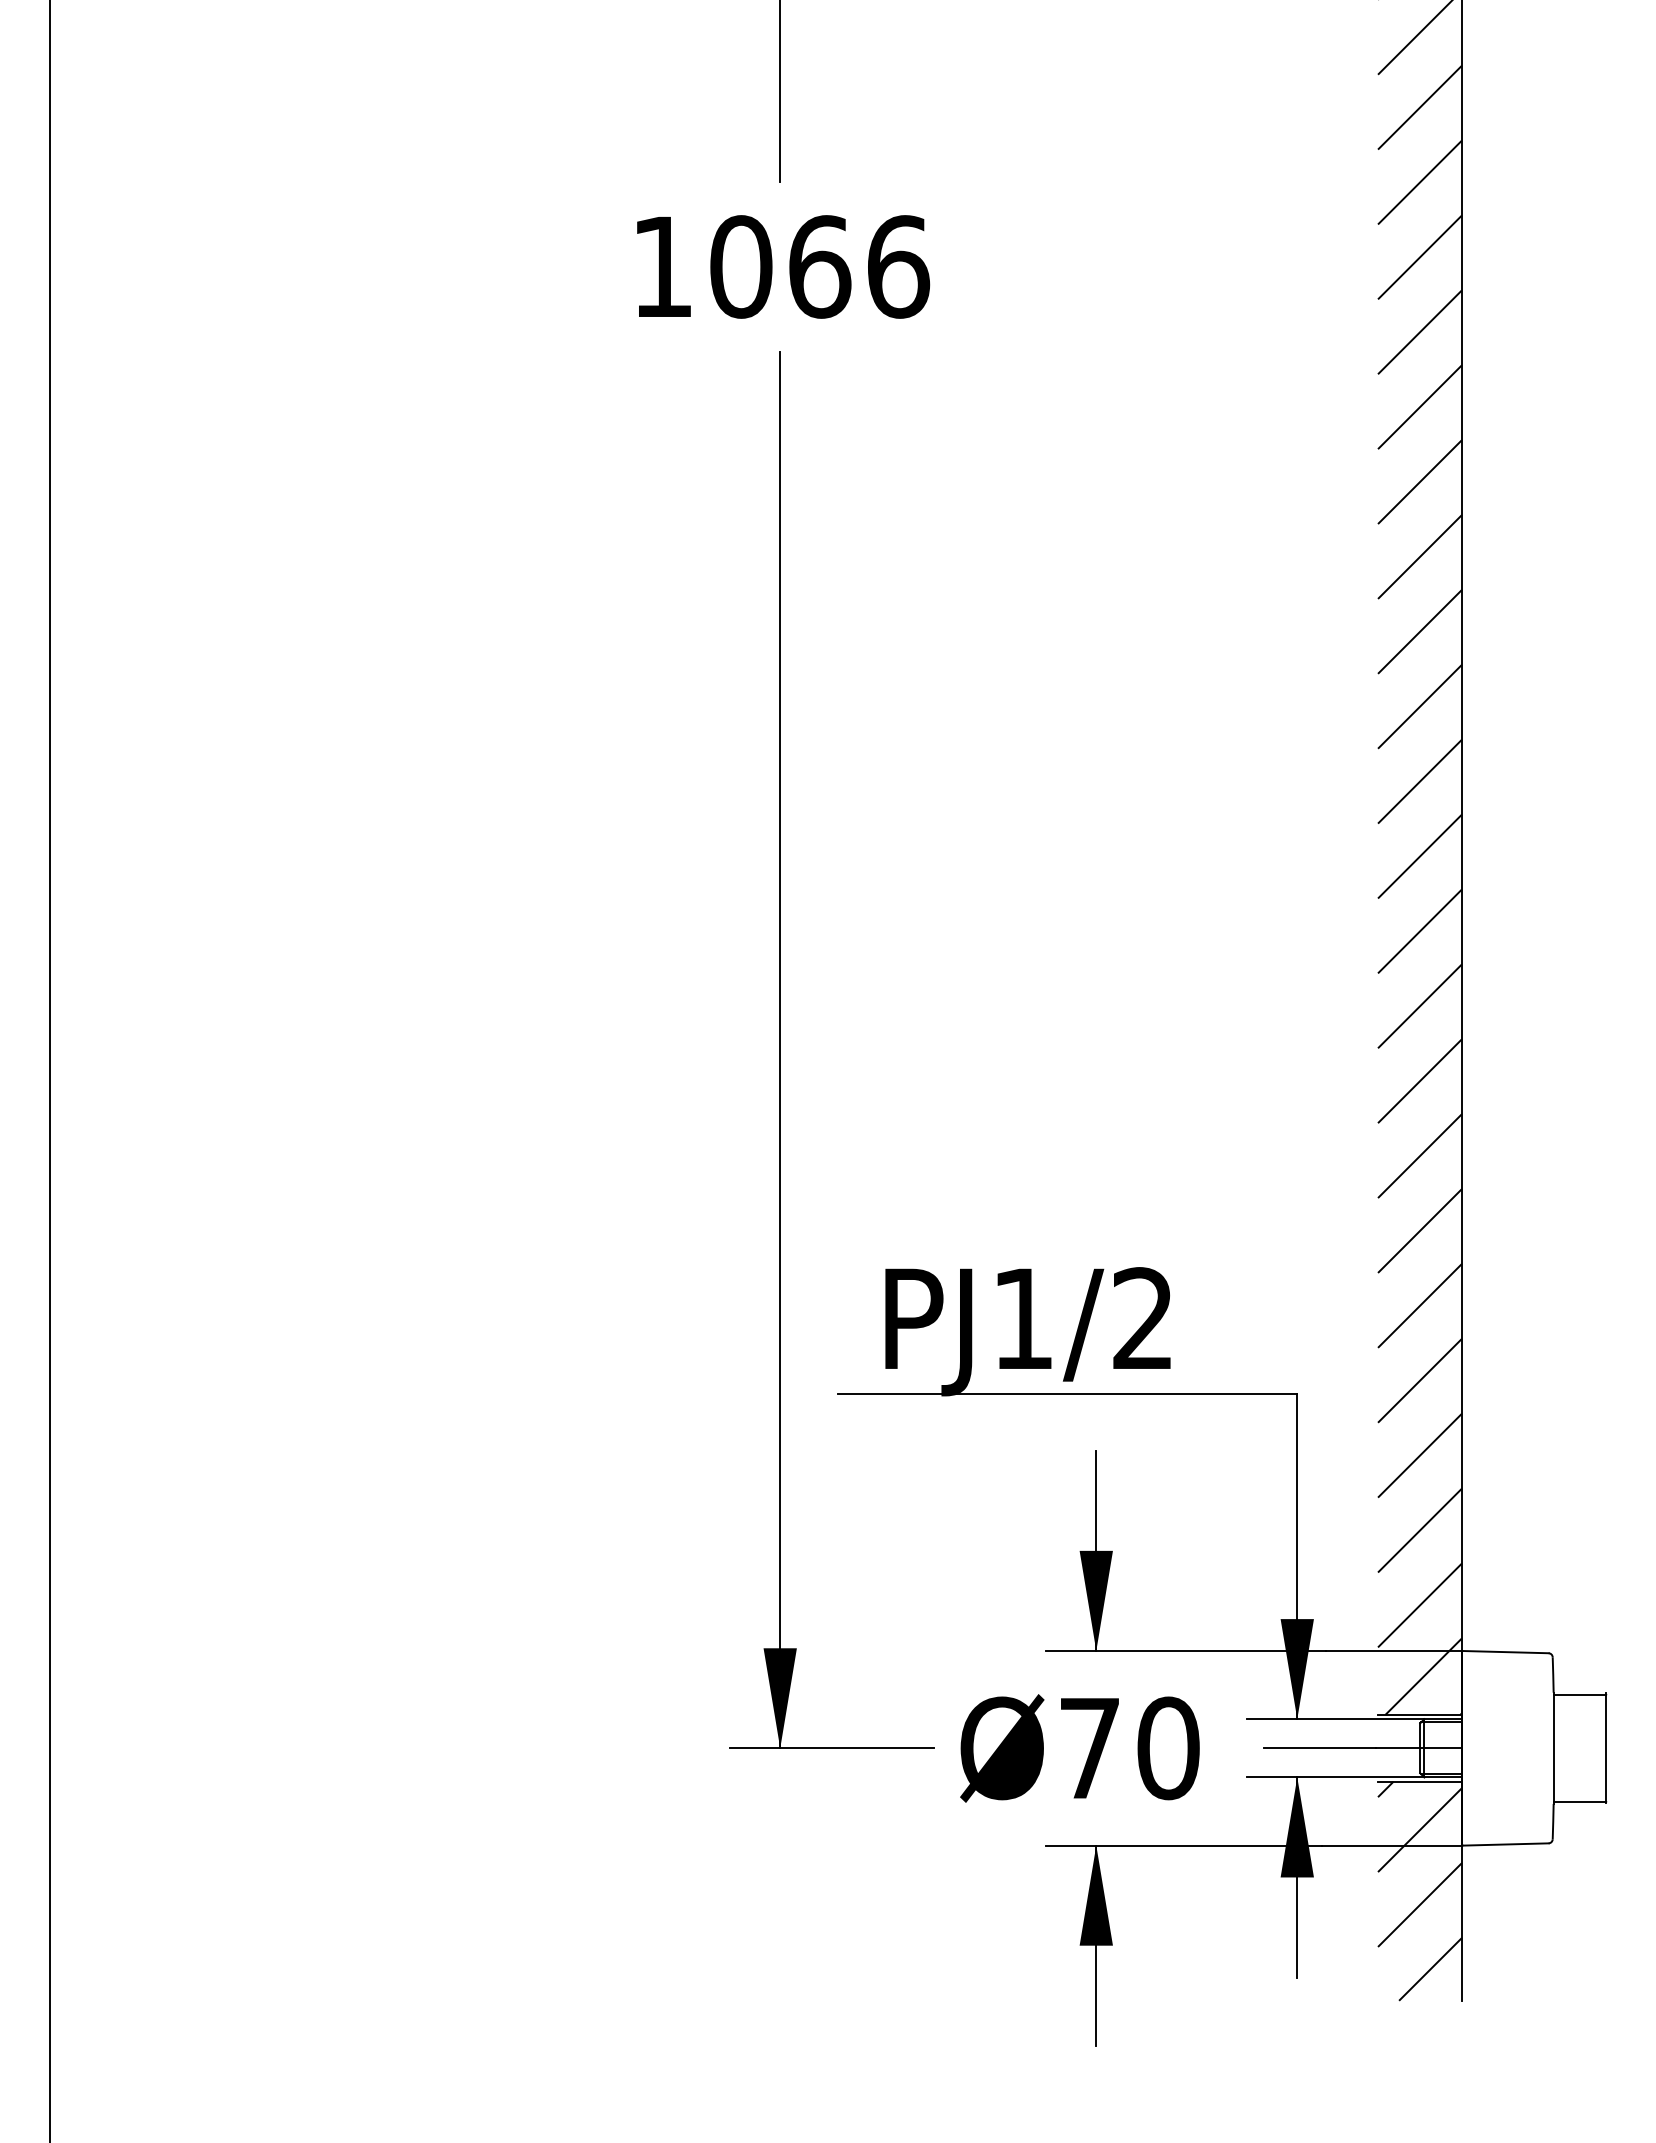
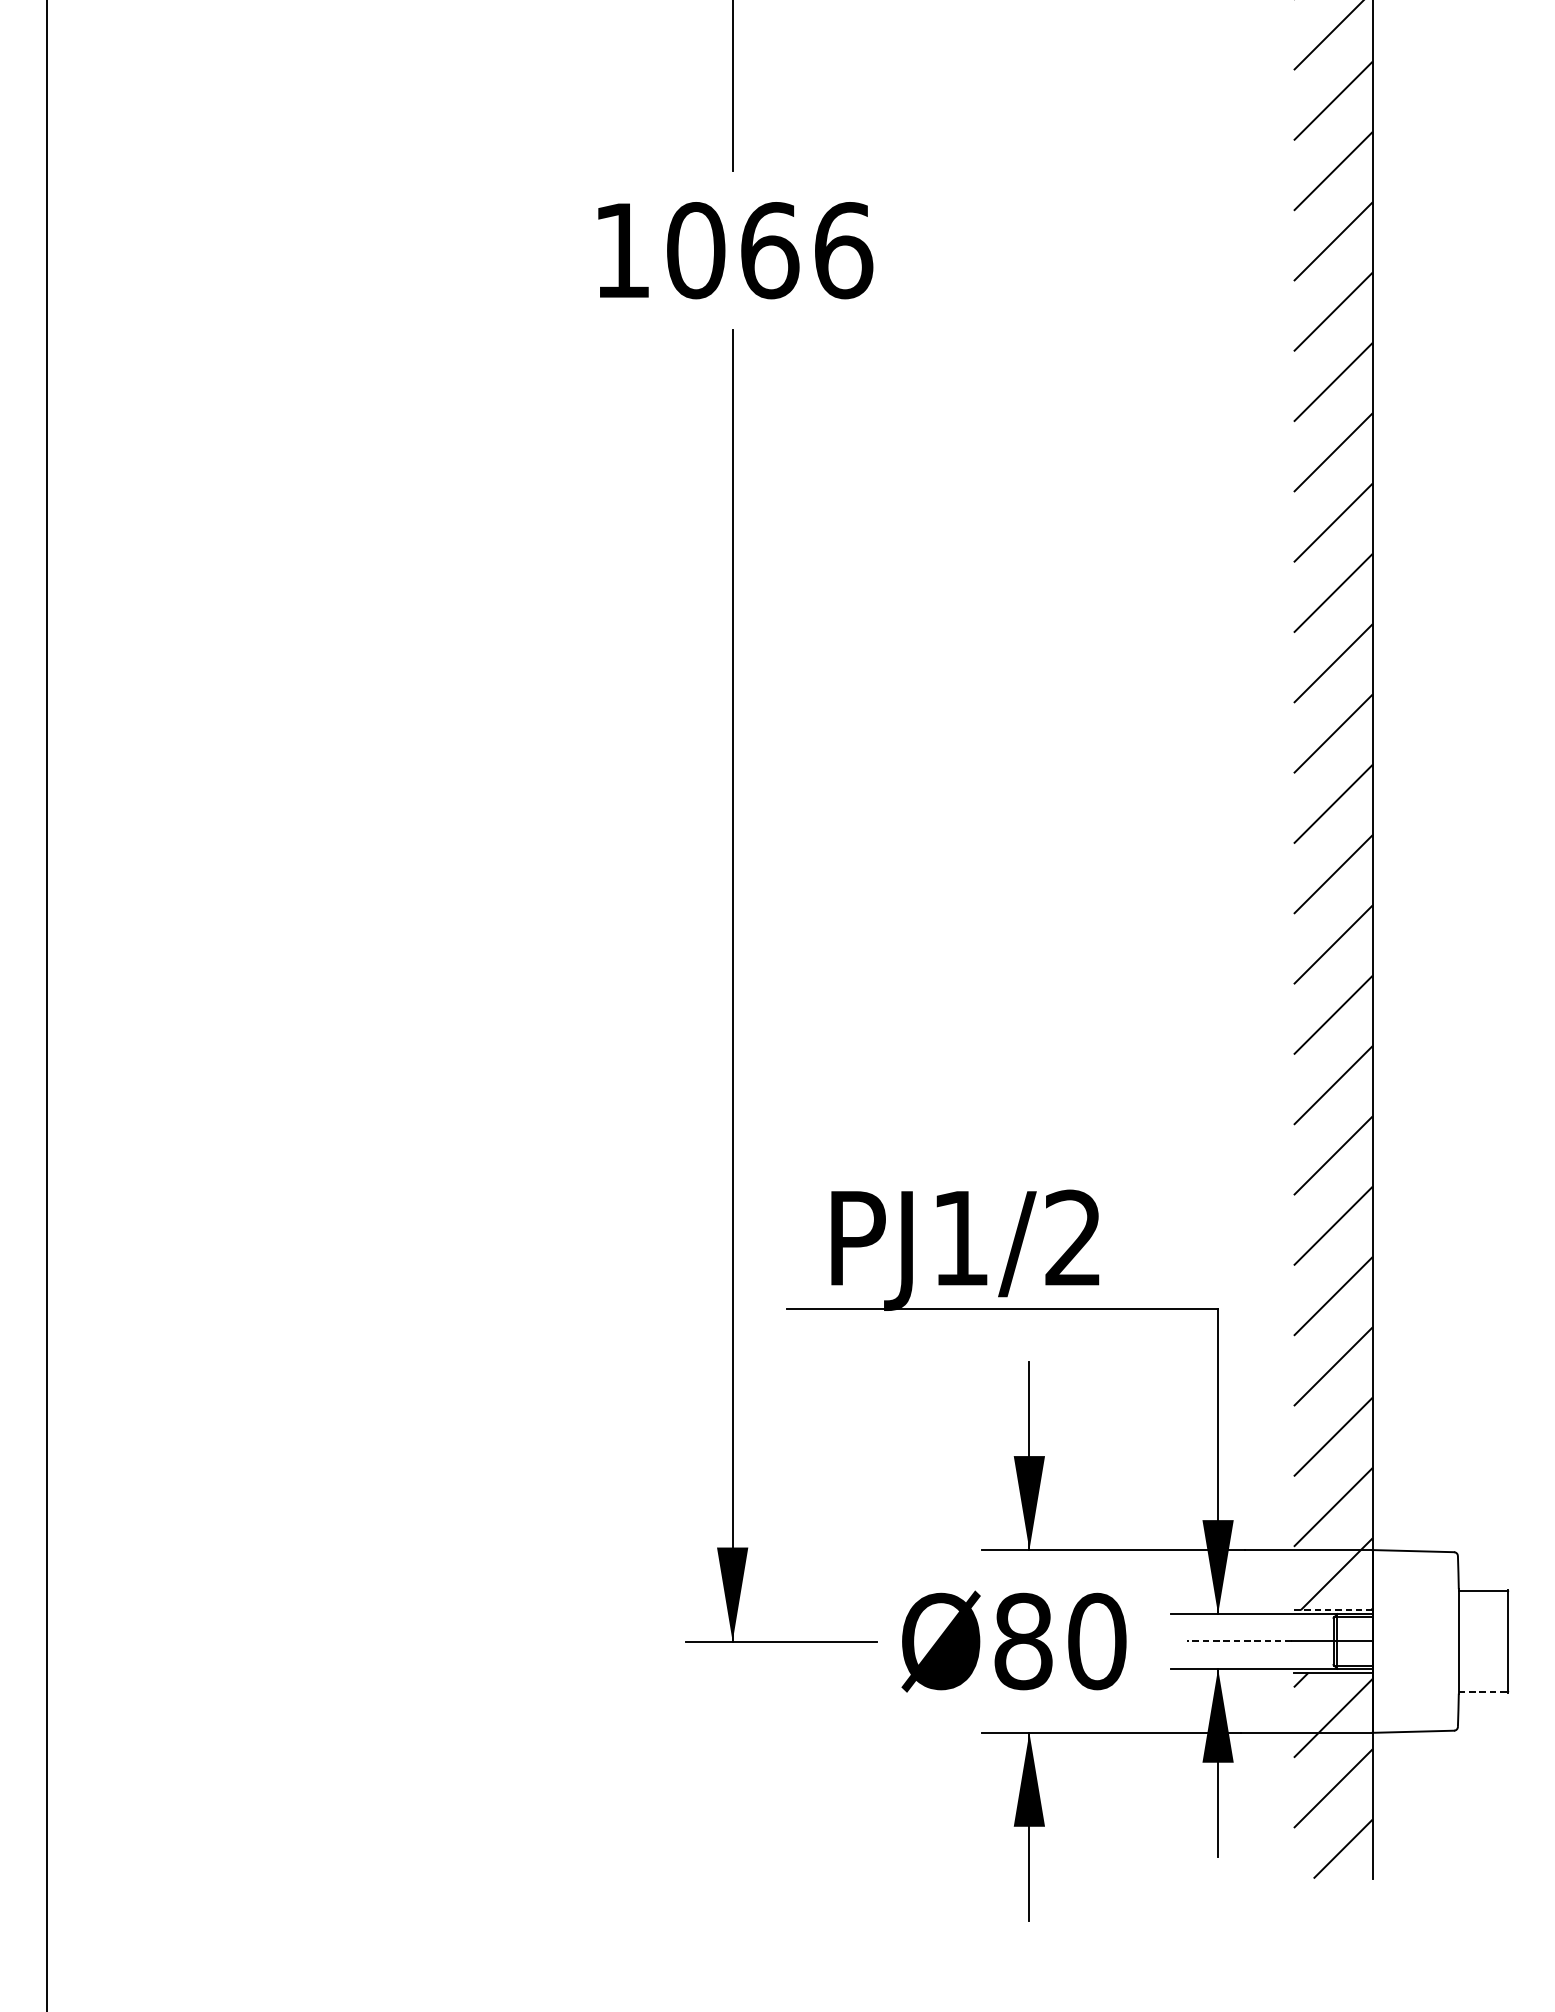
line: (1419, 1714) -> (1332, 1609), solid -> dashed
text: (1089, 1748) -> (1023, 1641), Ø70 -> Ø80
line: (1319, 1748) -> (1238, 1641), solid -> dashed
line: (1580, 1801) -> (1484, 1691), solid -> dashed

